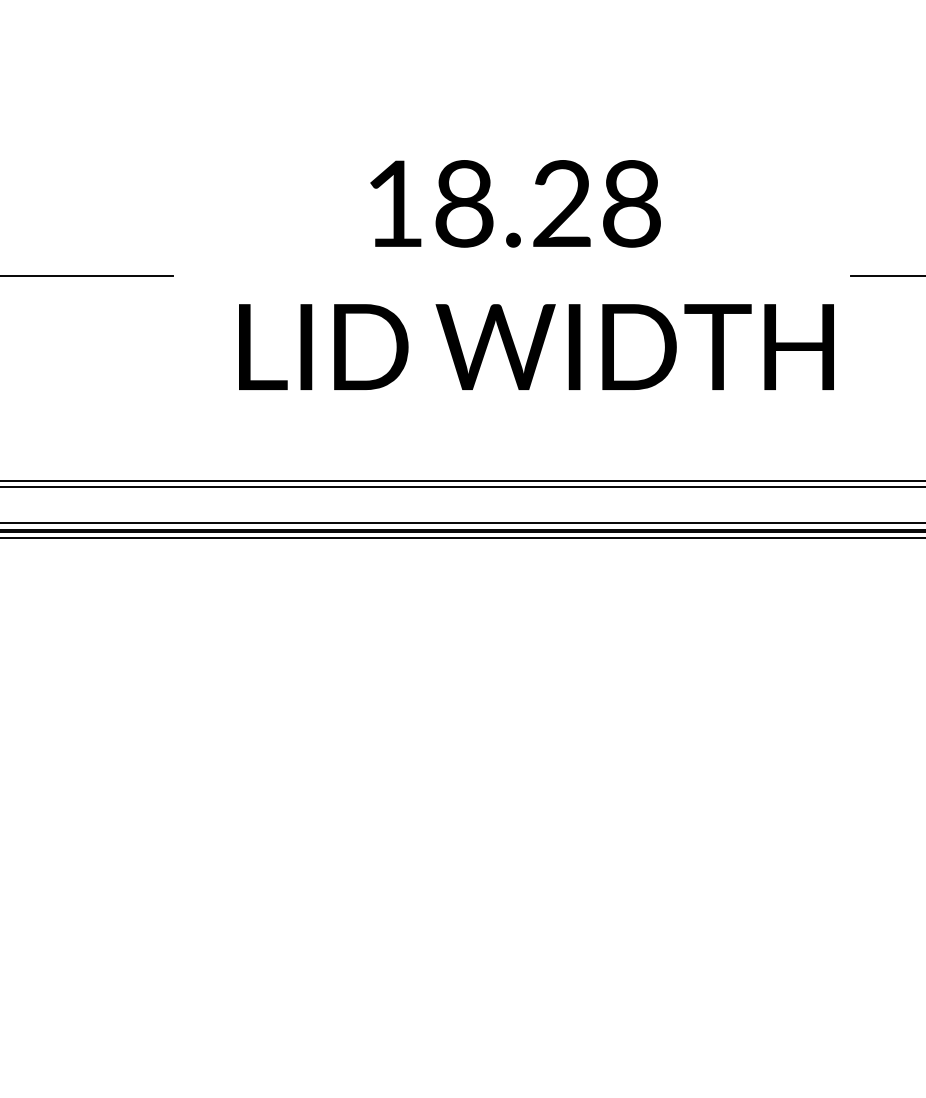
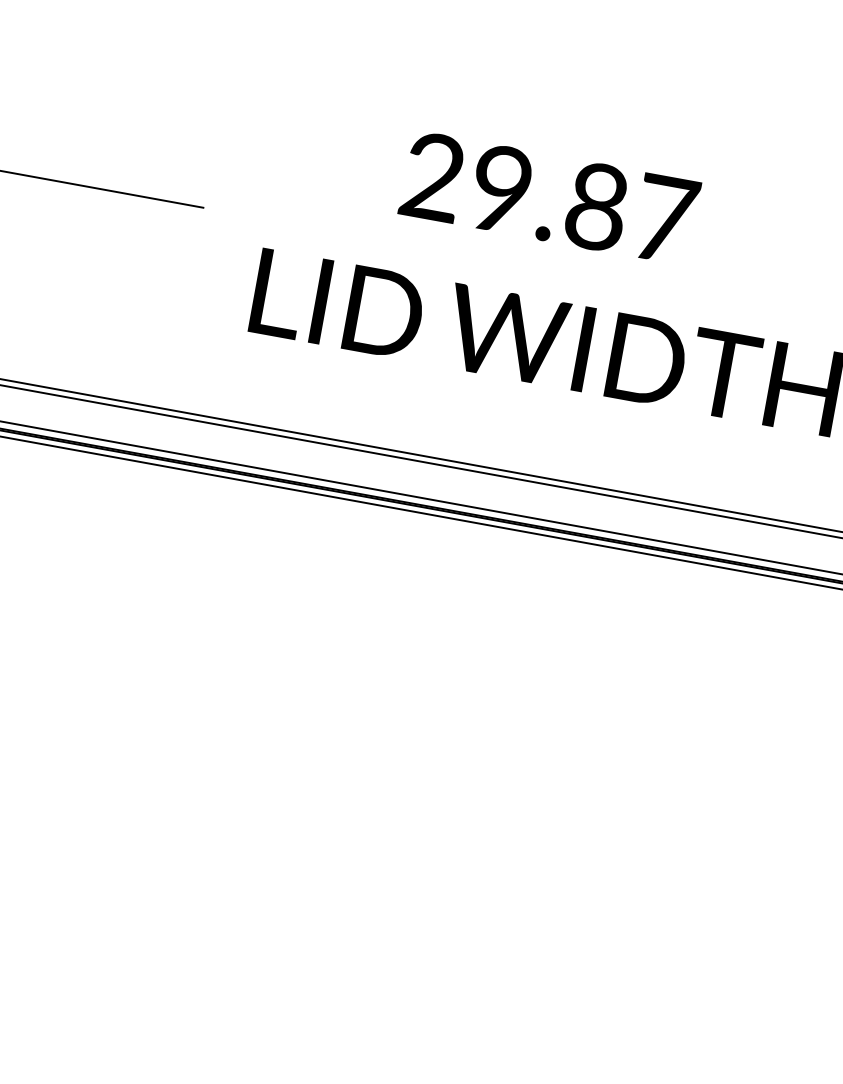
text: (513, 203) -> (549, 197), 18.28 -> 29.87

